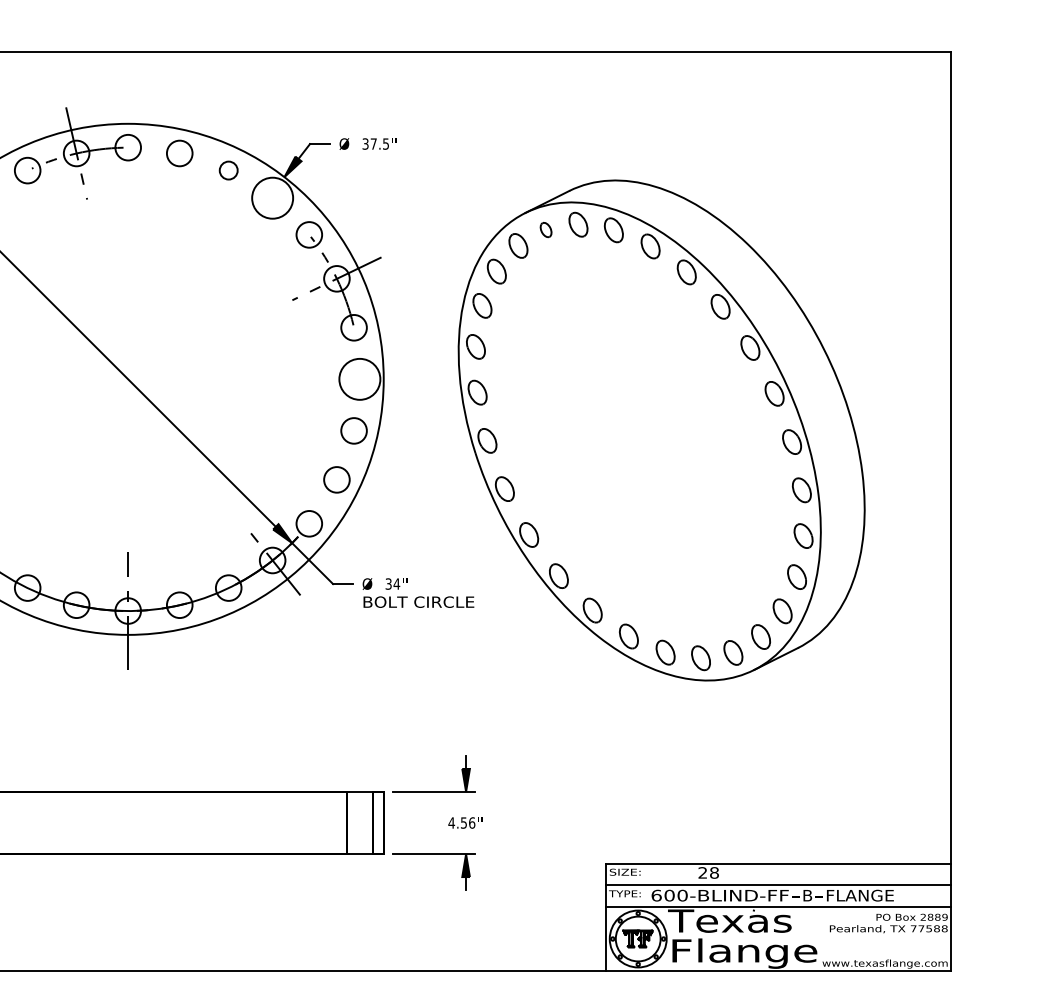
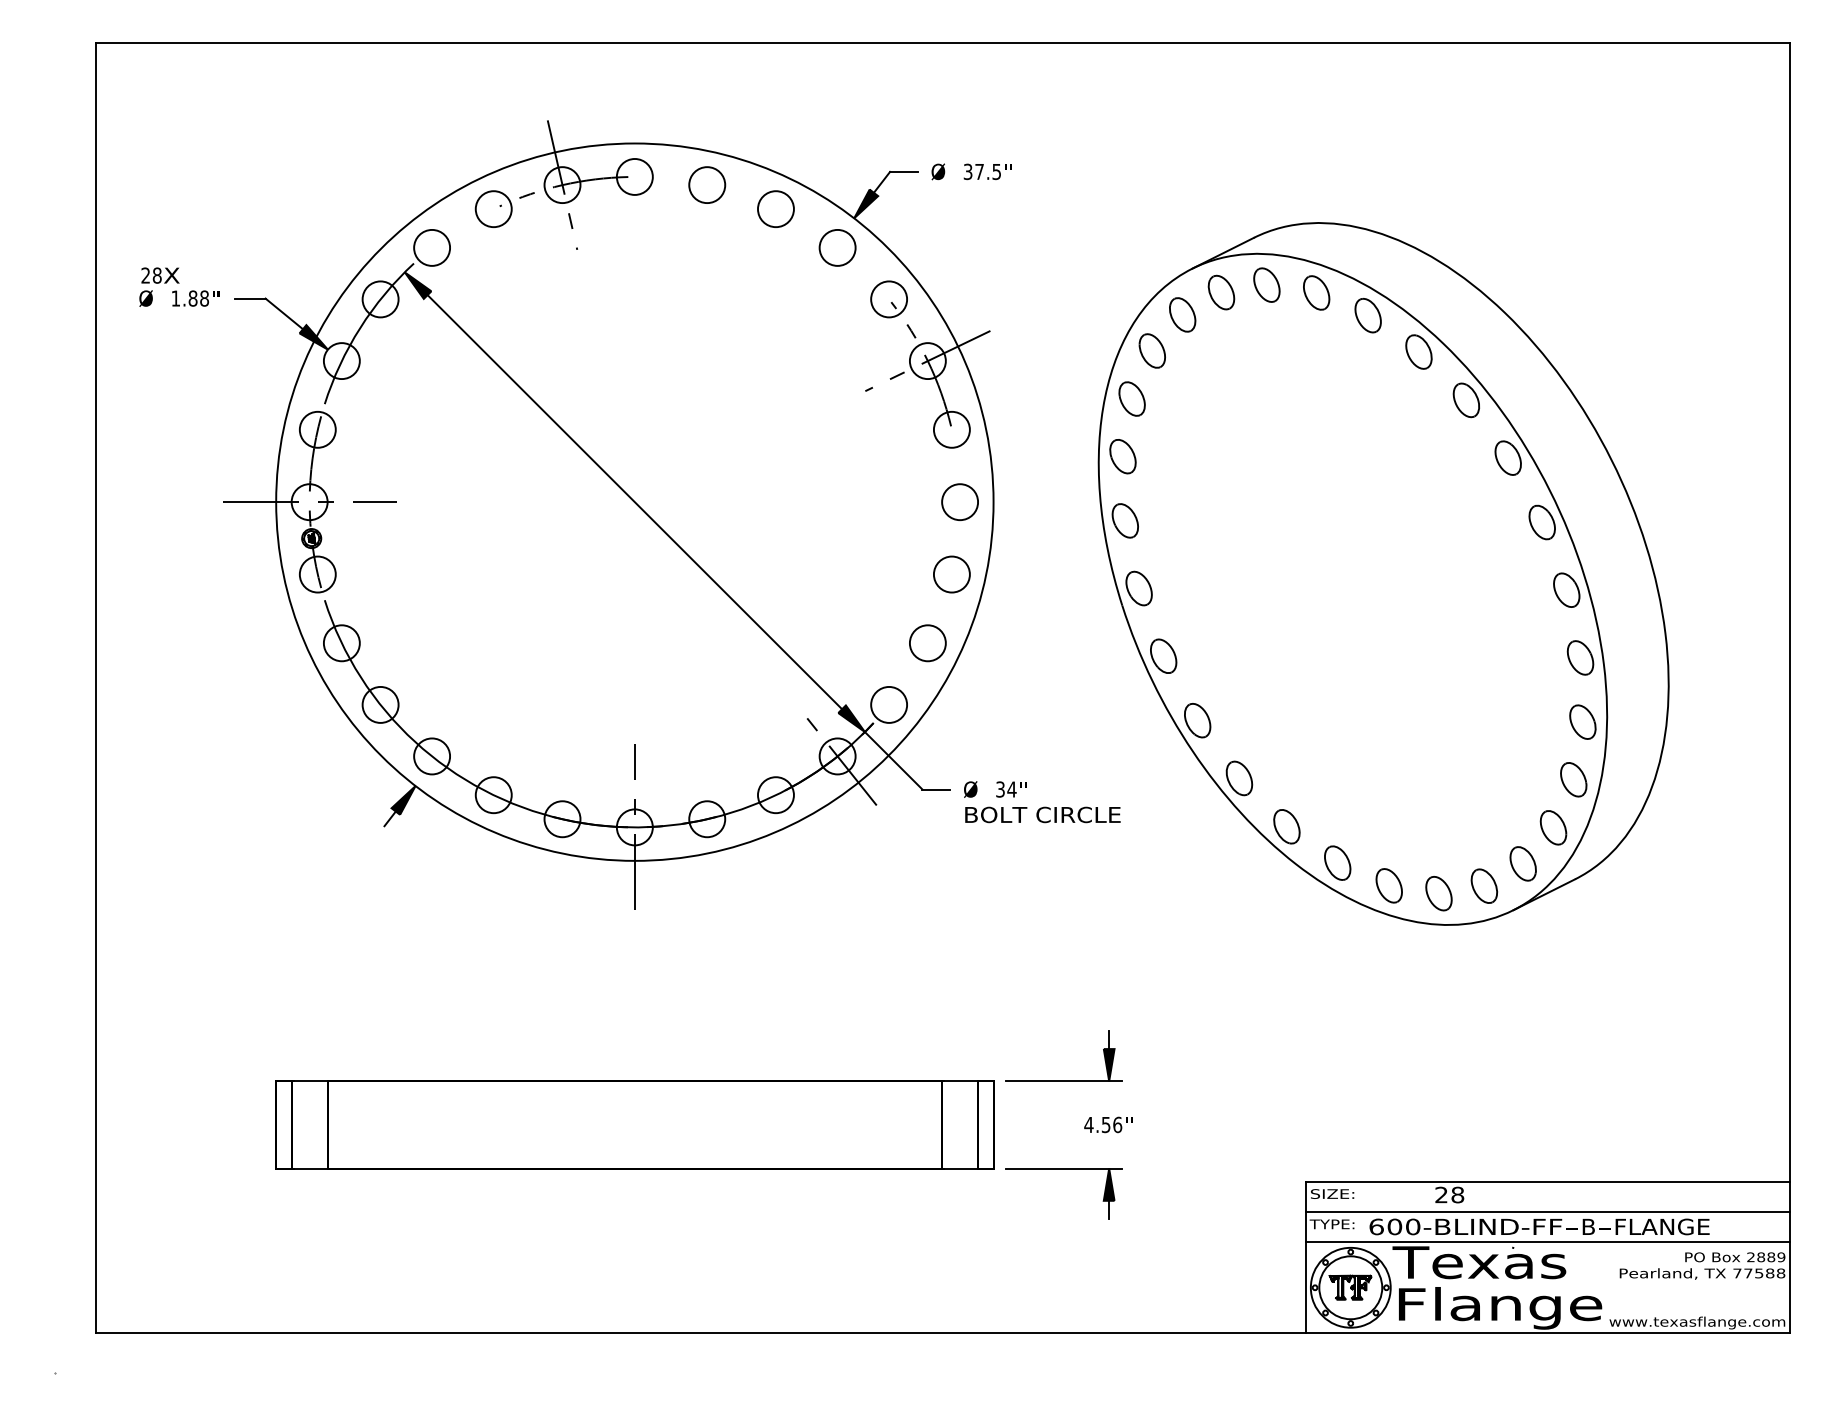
circle: (228, 170) -> (775, 208), size x1.43
circle: (272, 197) -> (837, 247), size x0.62
part: (546, 229) -> (1221, 292), size x1.67
circle: (360, 379) -> (960, 502), size x0.62

